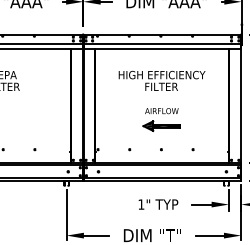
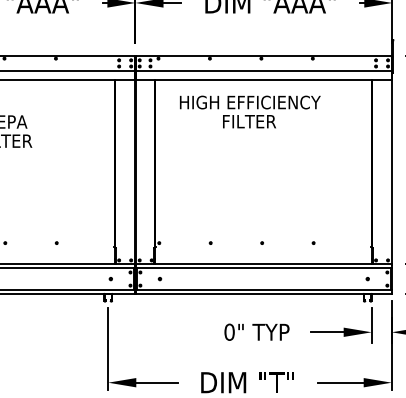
text: (161, 80) -> (249, 111), moved
part: (161, 119) -> (262, 194), removed
text: (141, 204) -> (229, 332), 1" -> 0"

